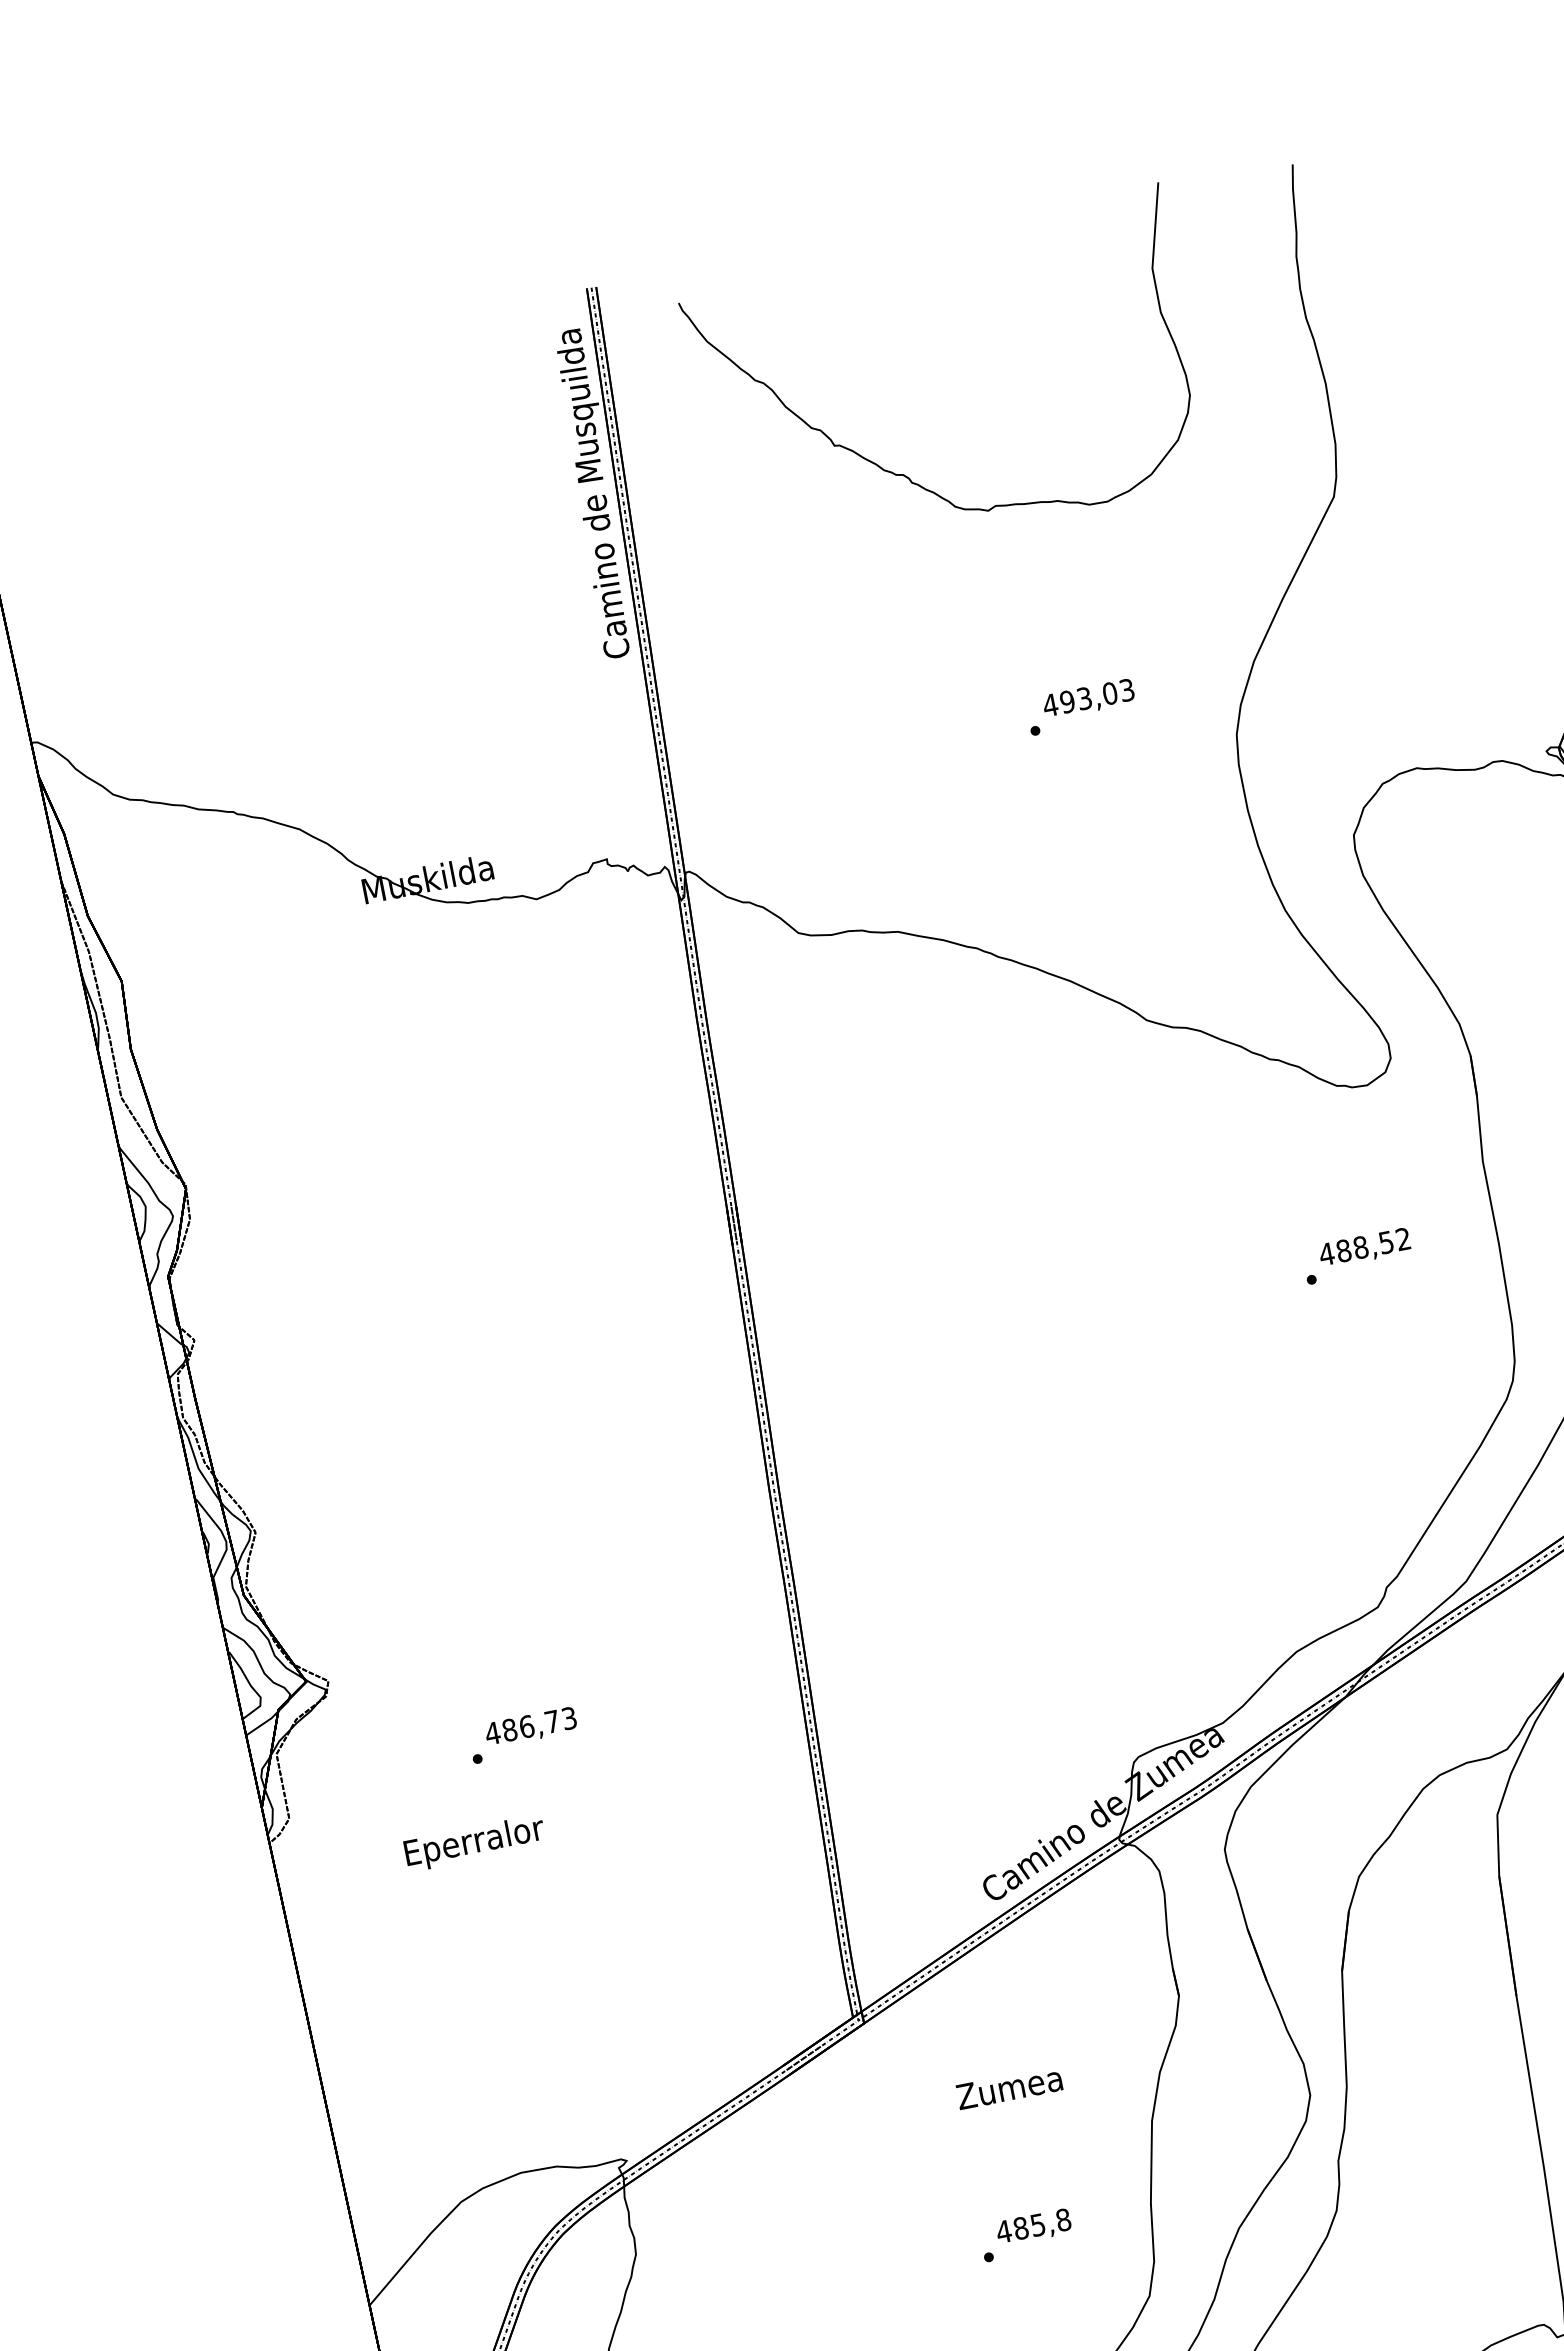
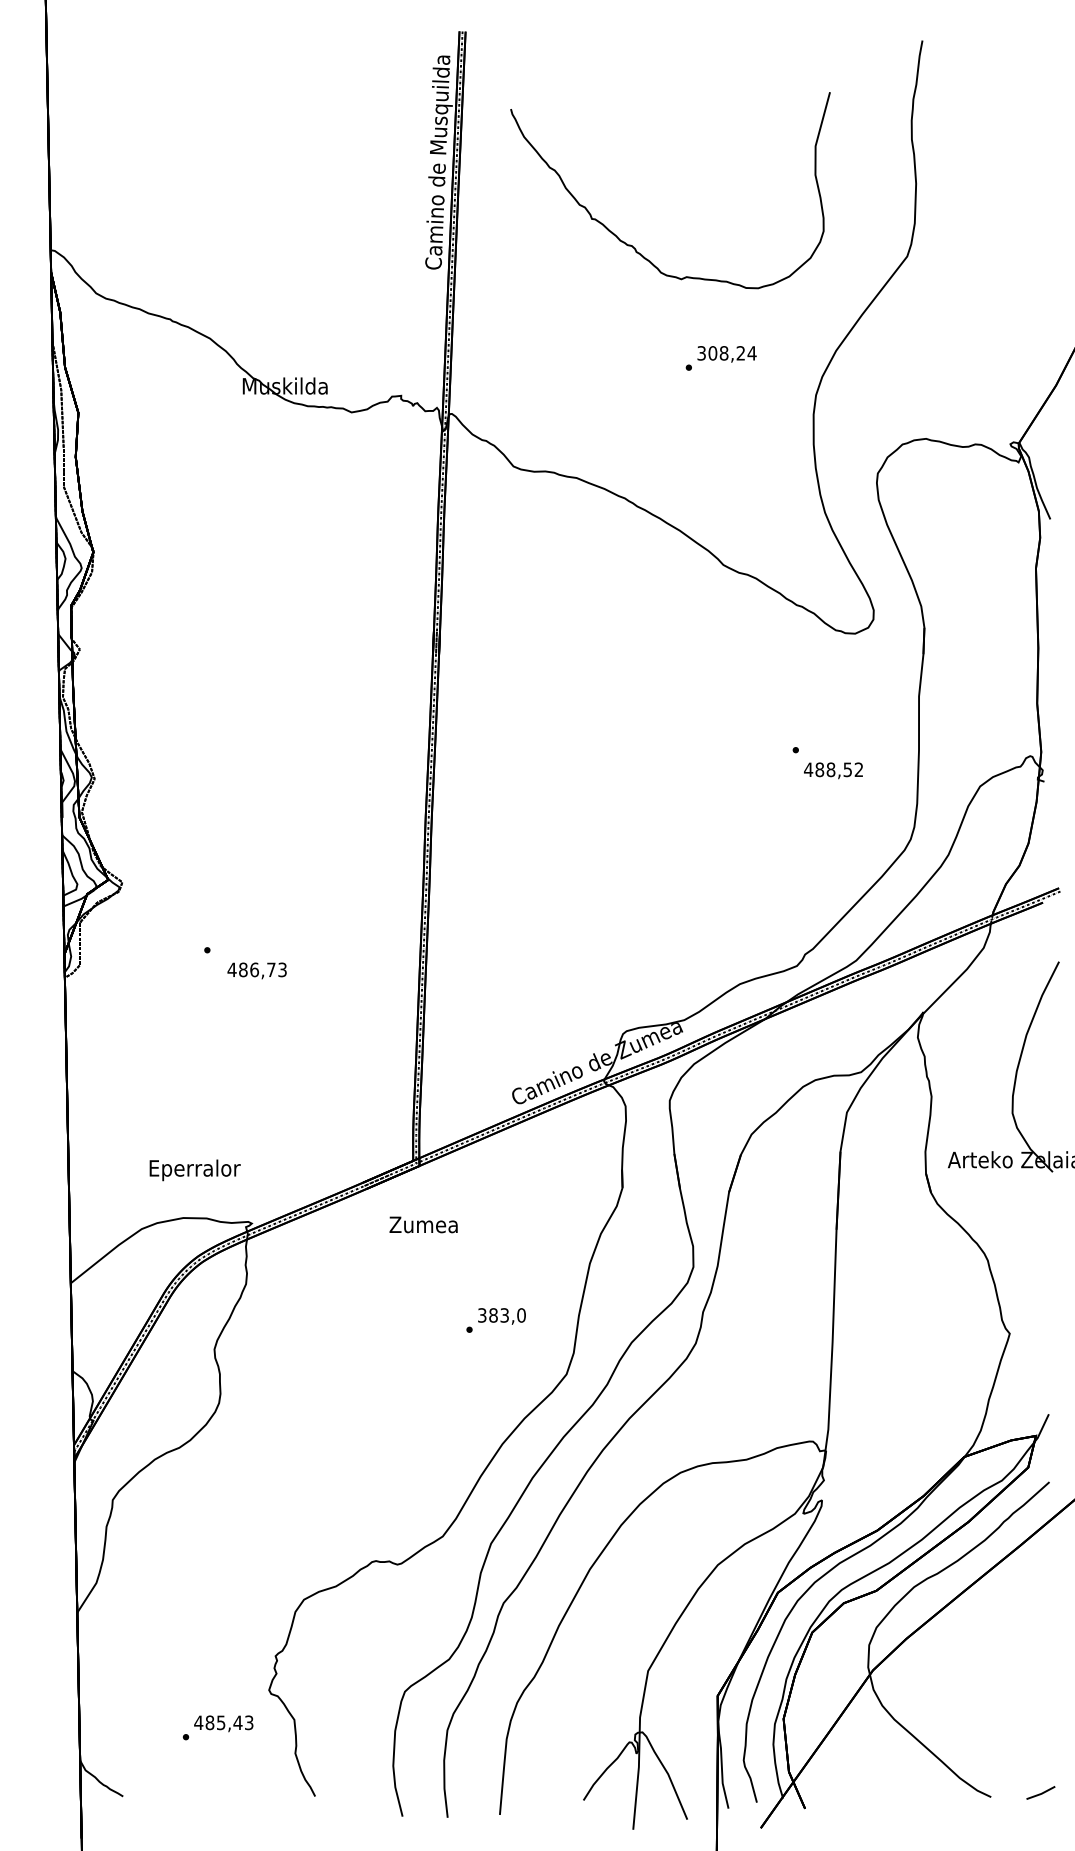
curve: (903, 474) -> (632, 245), moved
text: (1088, 698) -> (726, 353), 493,03 -> 308,24
text: (1364, 1247) -> (833, 770), moved
text: (529, 1727) -> (256, 970), moved
text: (474, 1843) -> (194, 1170), moved
text: (1009, 2087) -> (423, 1224), moved
text: (1033, 2226) -> (501, 1315), 485,8 -> 383,0

